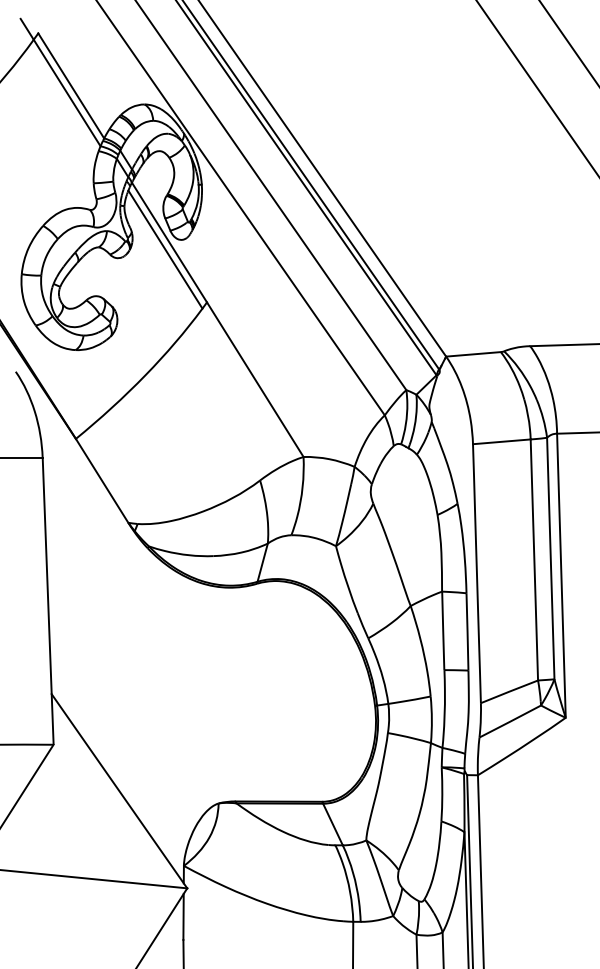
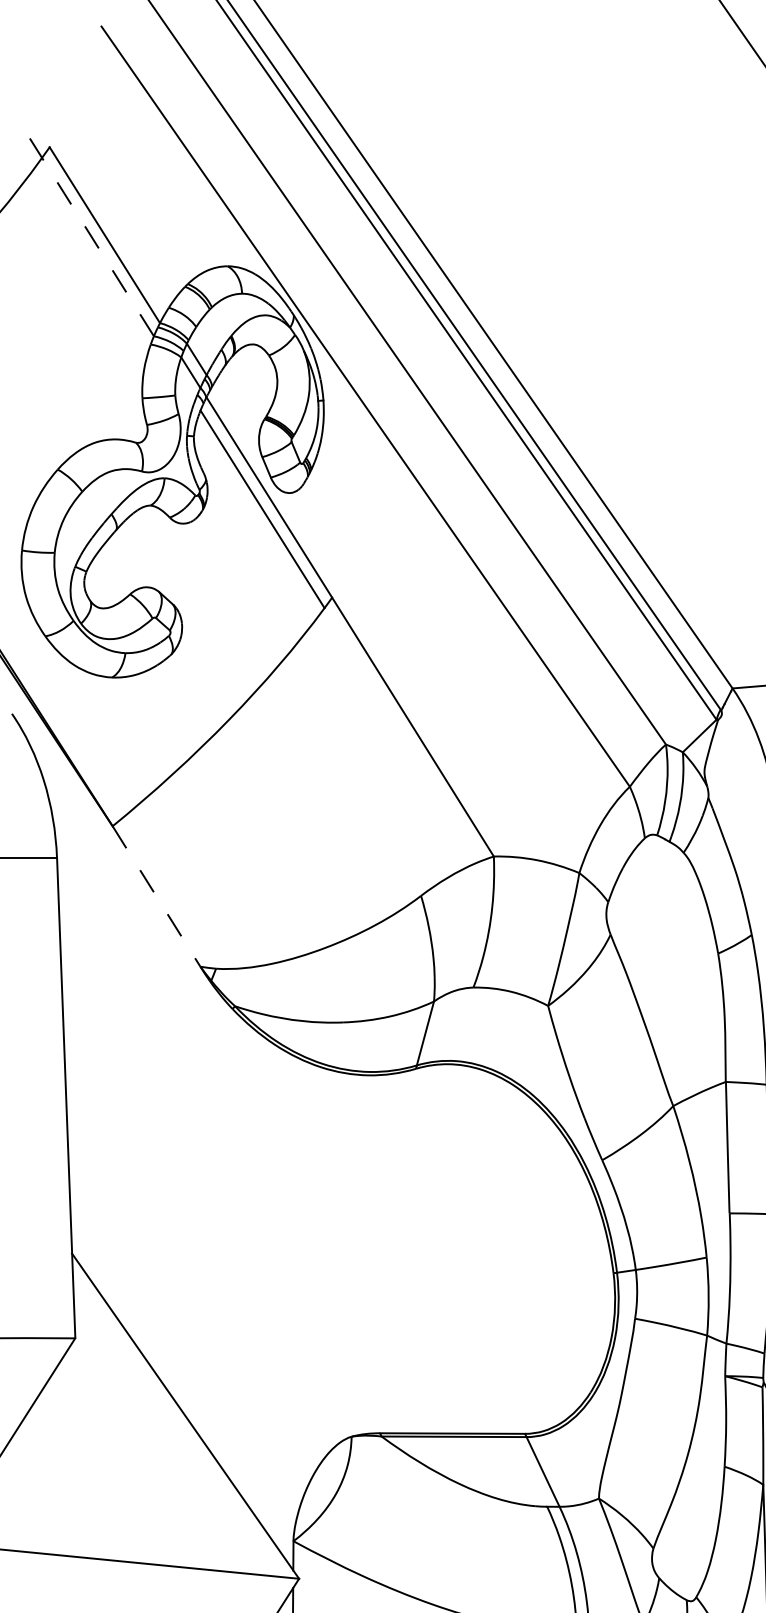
line: (60, 82) -> (86, 229), solid -> dashed
line: (102, 481) -> (157, 897), solid -> dashed

